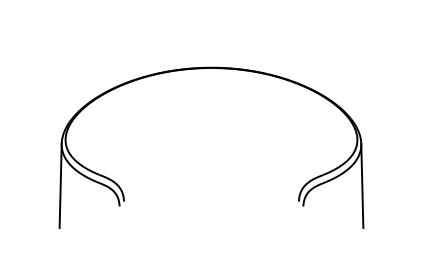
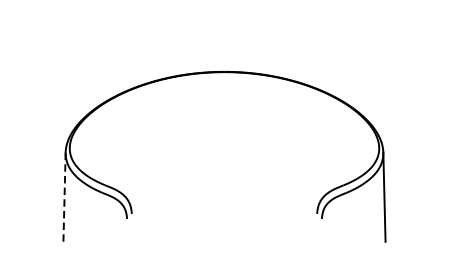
line: (60, 186) -> (64, 197), solid -> dashed

